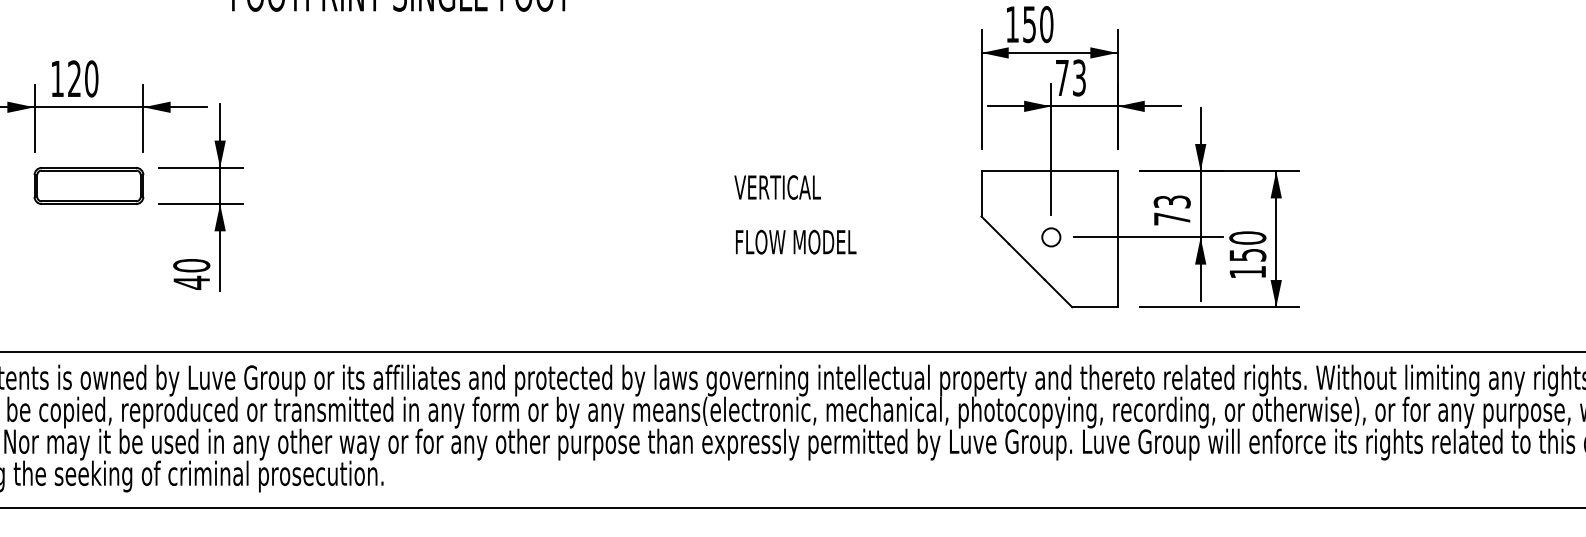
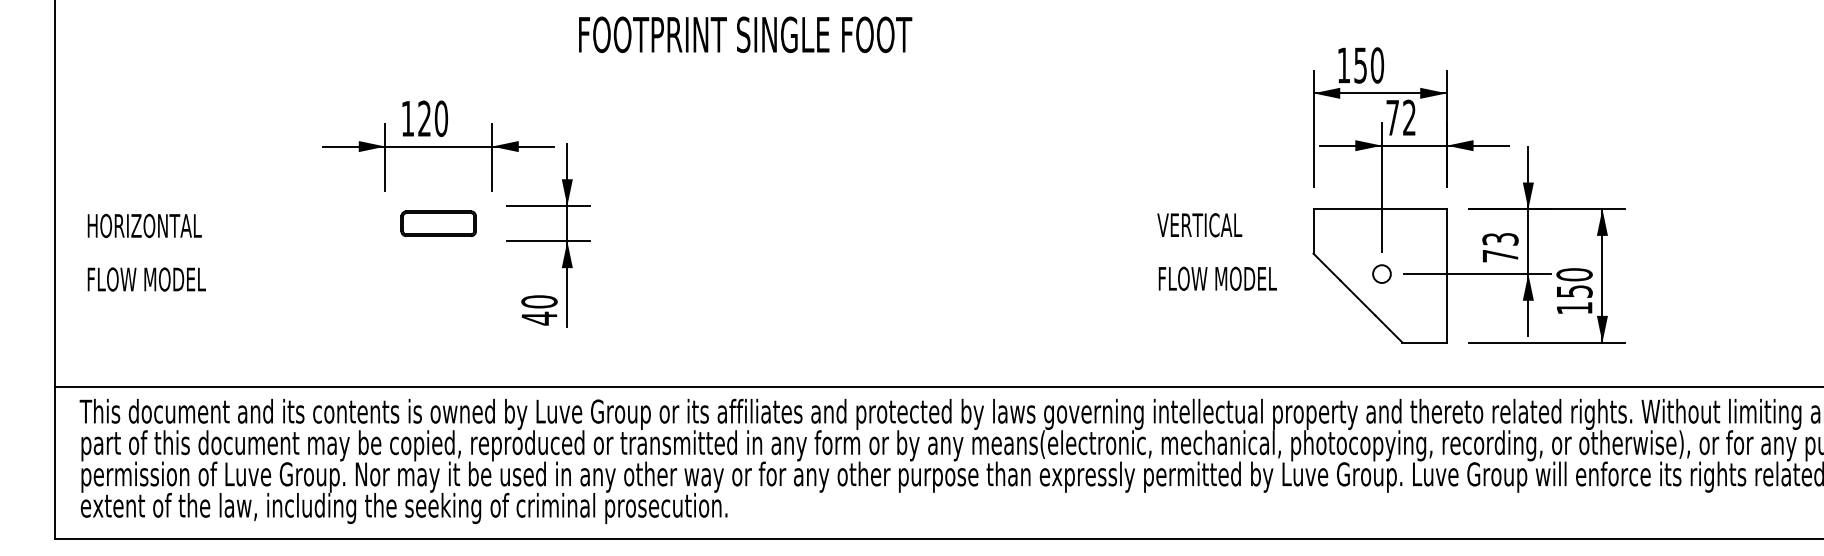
text: (1079, 78) -> (1409, 118), 73 -> 72
part: (88, 185) -> (438, 223), size x0.7
text: (794, 214) -> (1216, 251), moved

